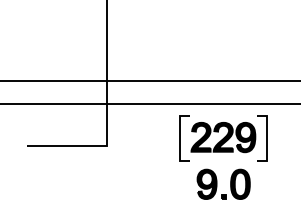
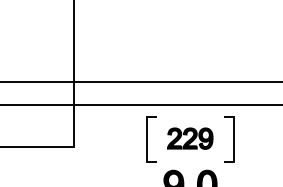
part: (223, 137) -> (190, 138), size x0.7

